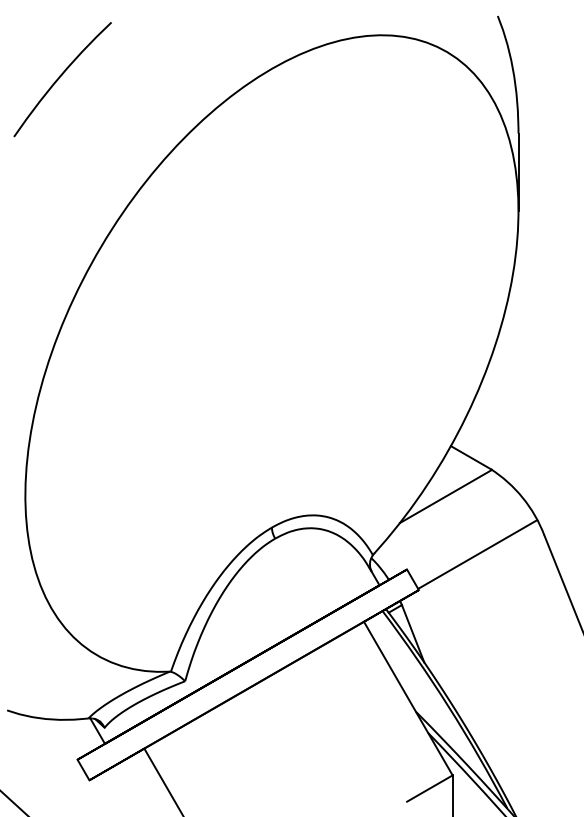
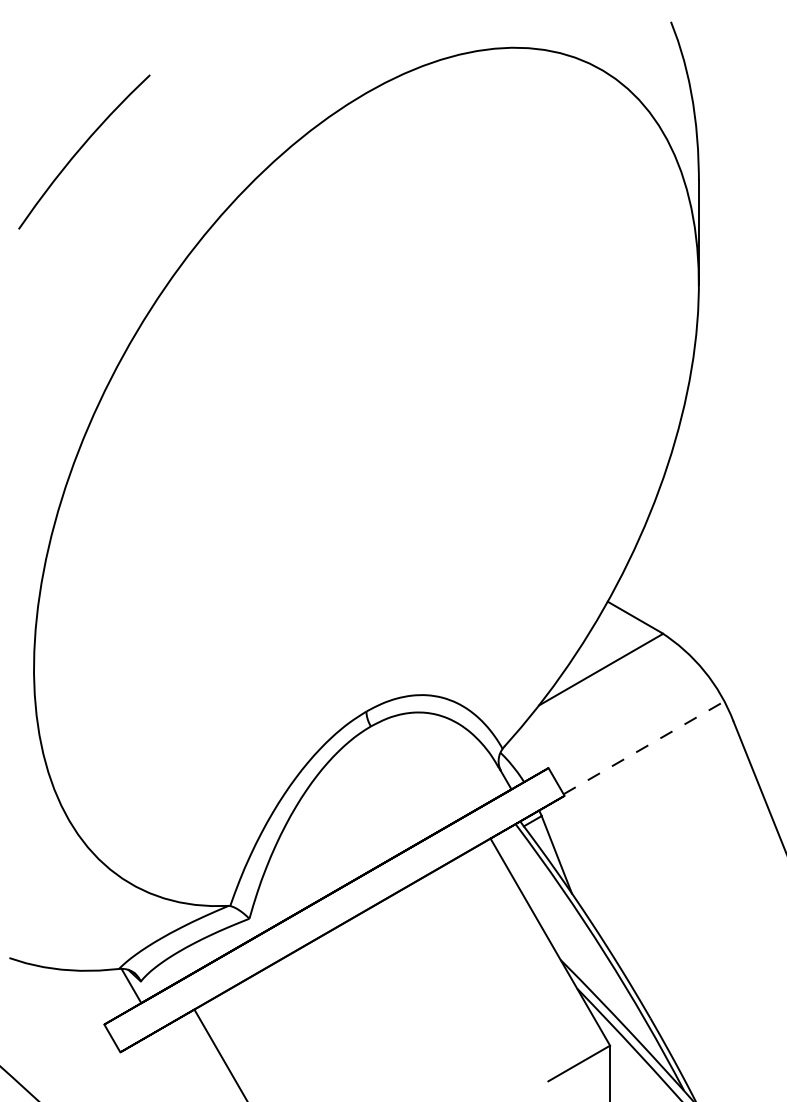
curve: (60, 77) -> (81, 149), moved
line: (477, 554) -> (643, 747), solid -> dashed

